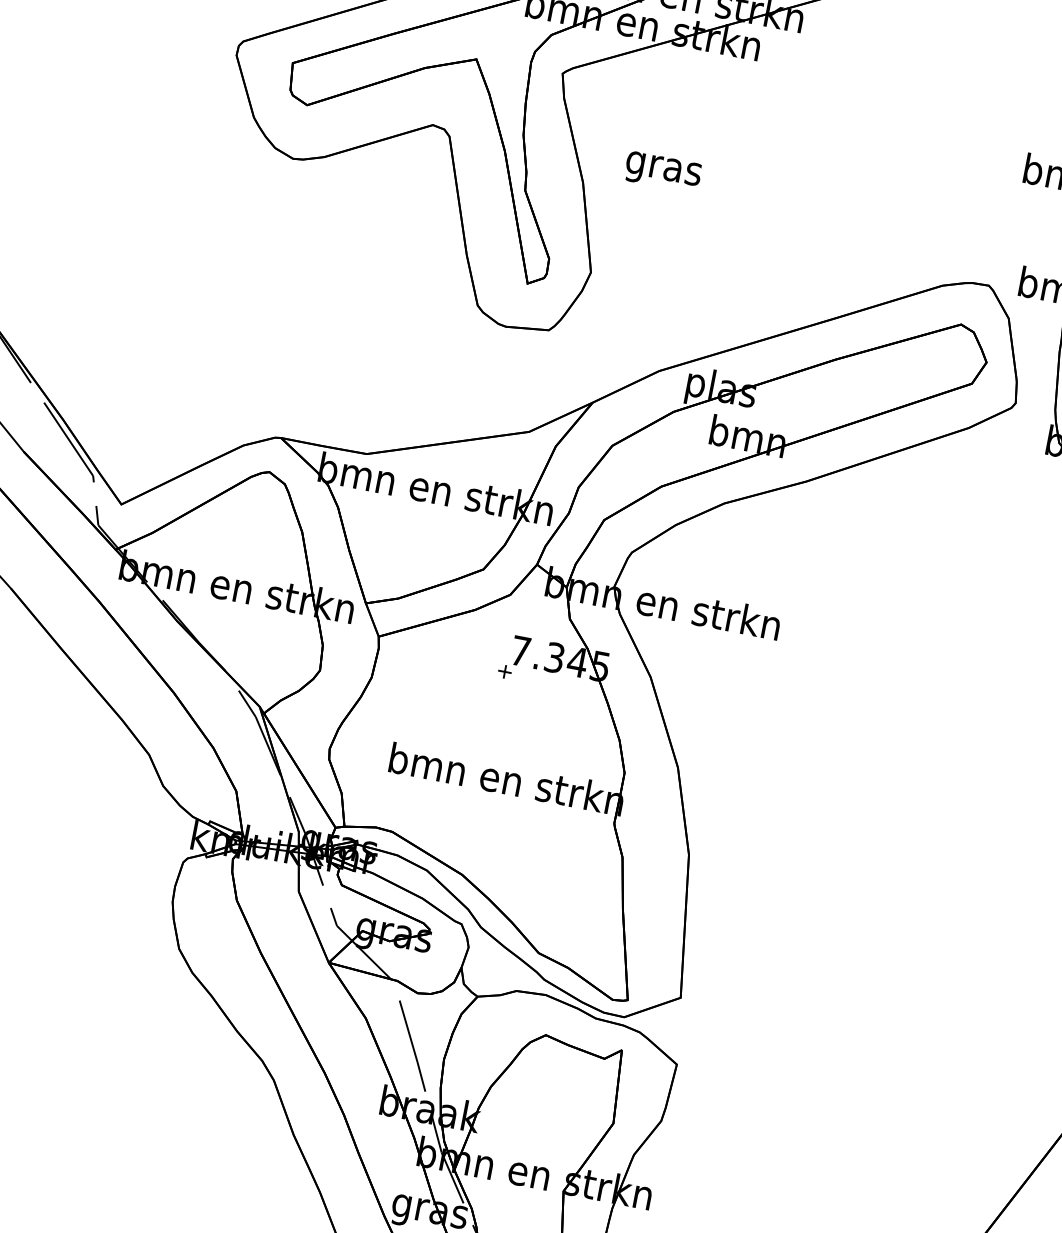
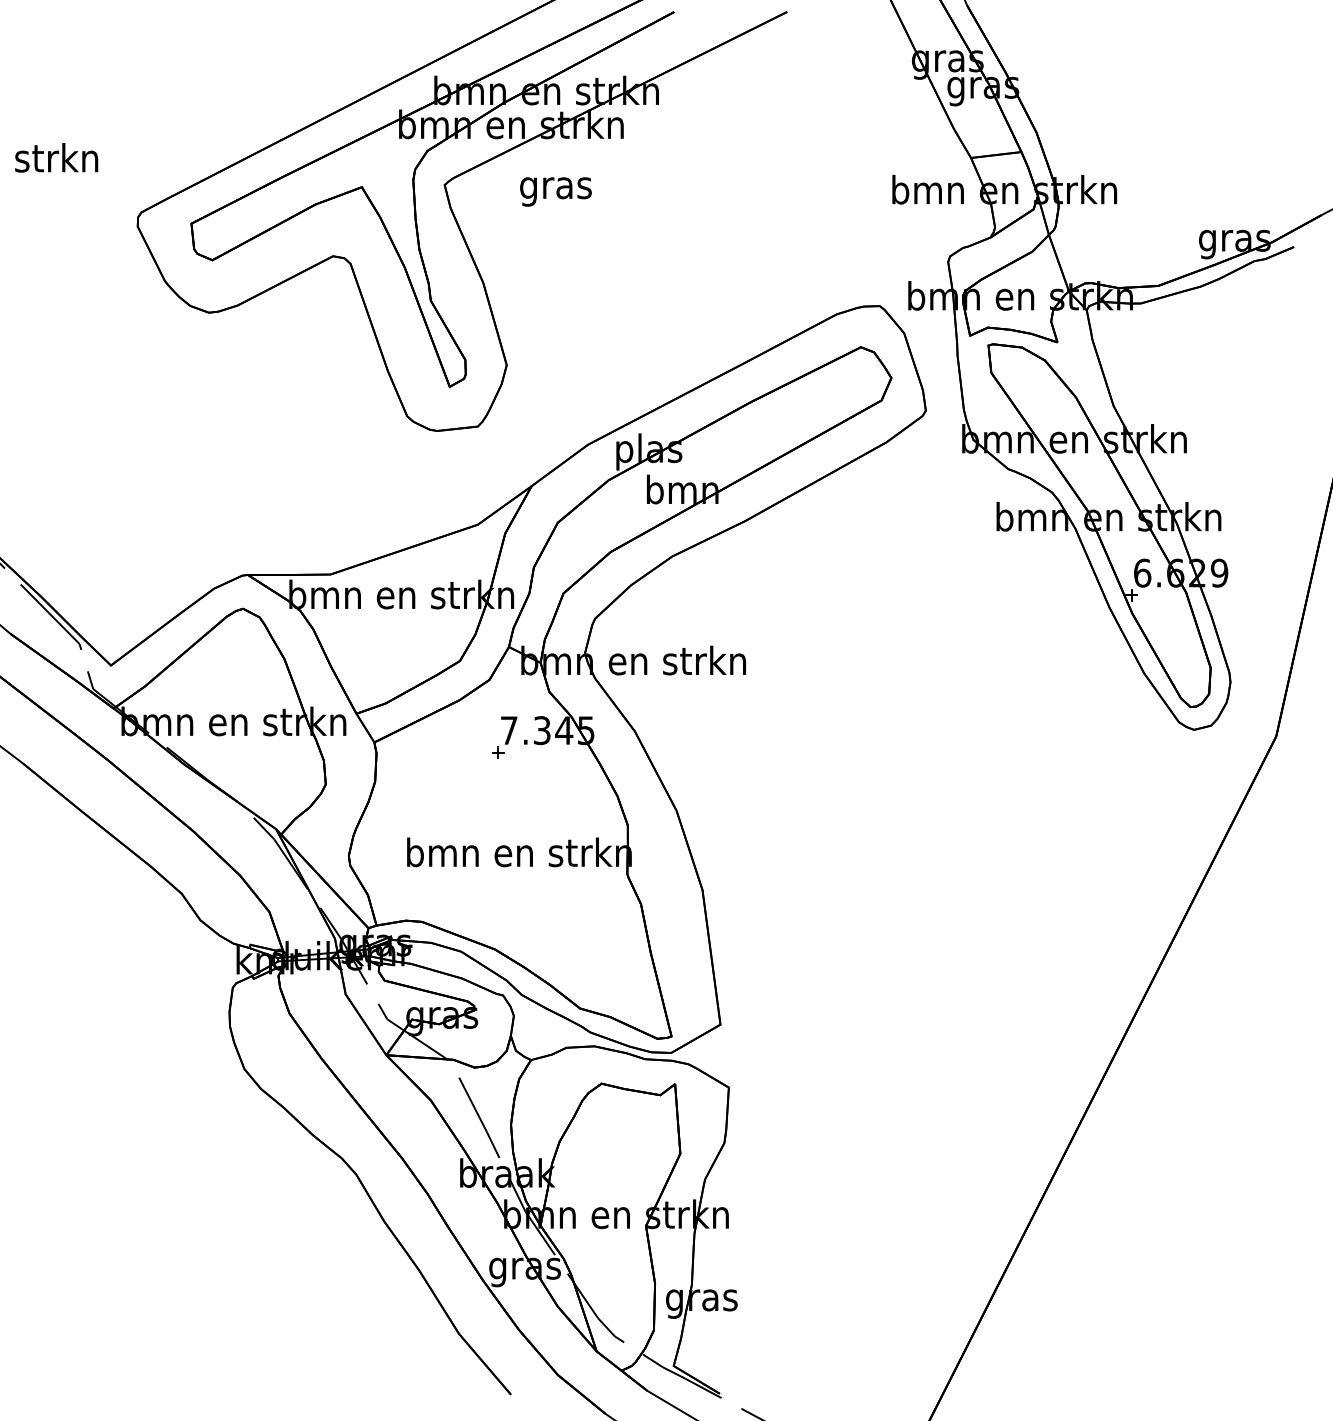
text: (662, 171) -> (555, 191), moved

